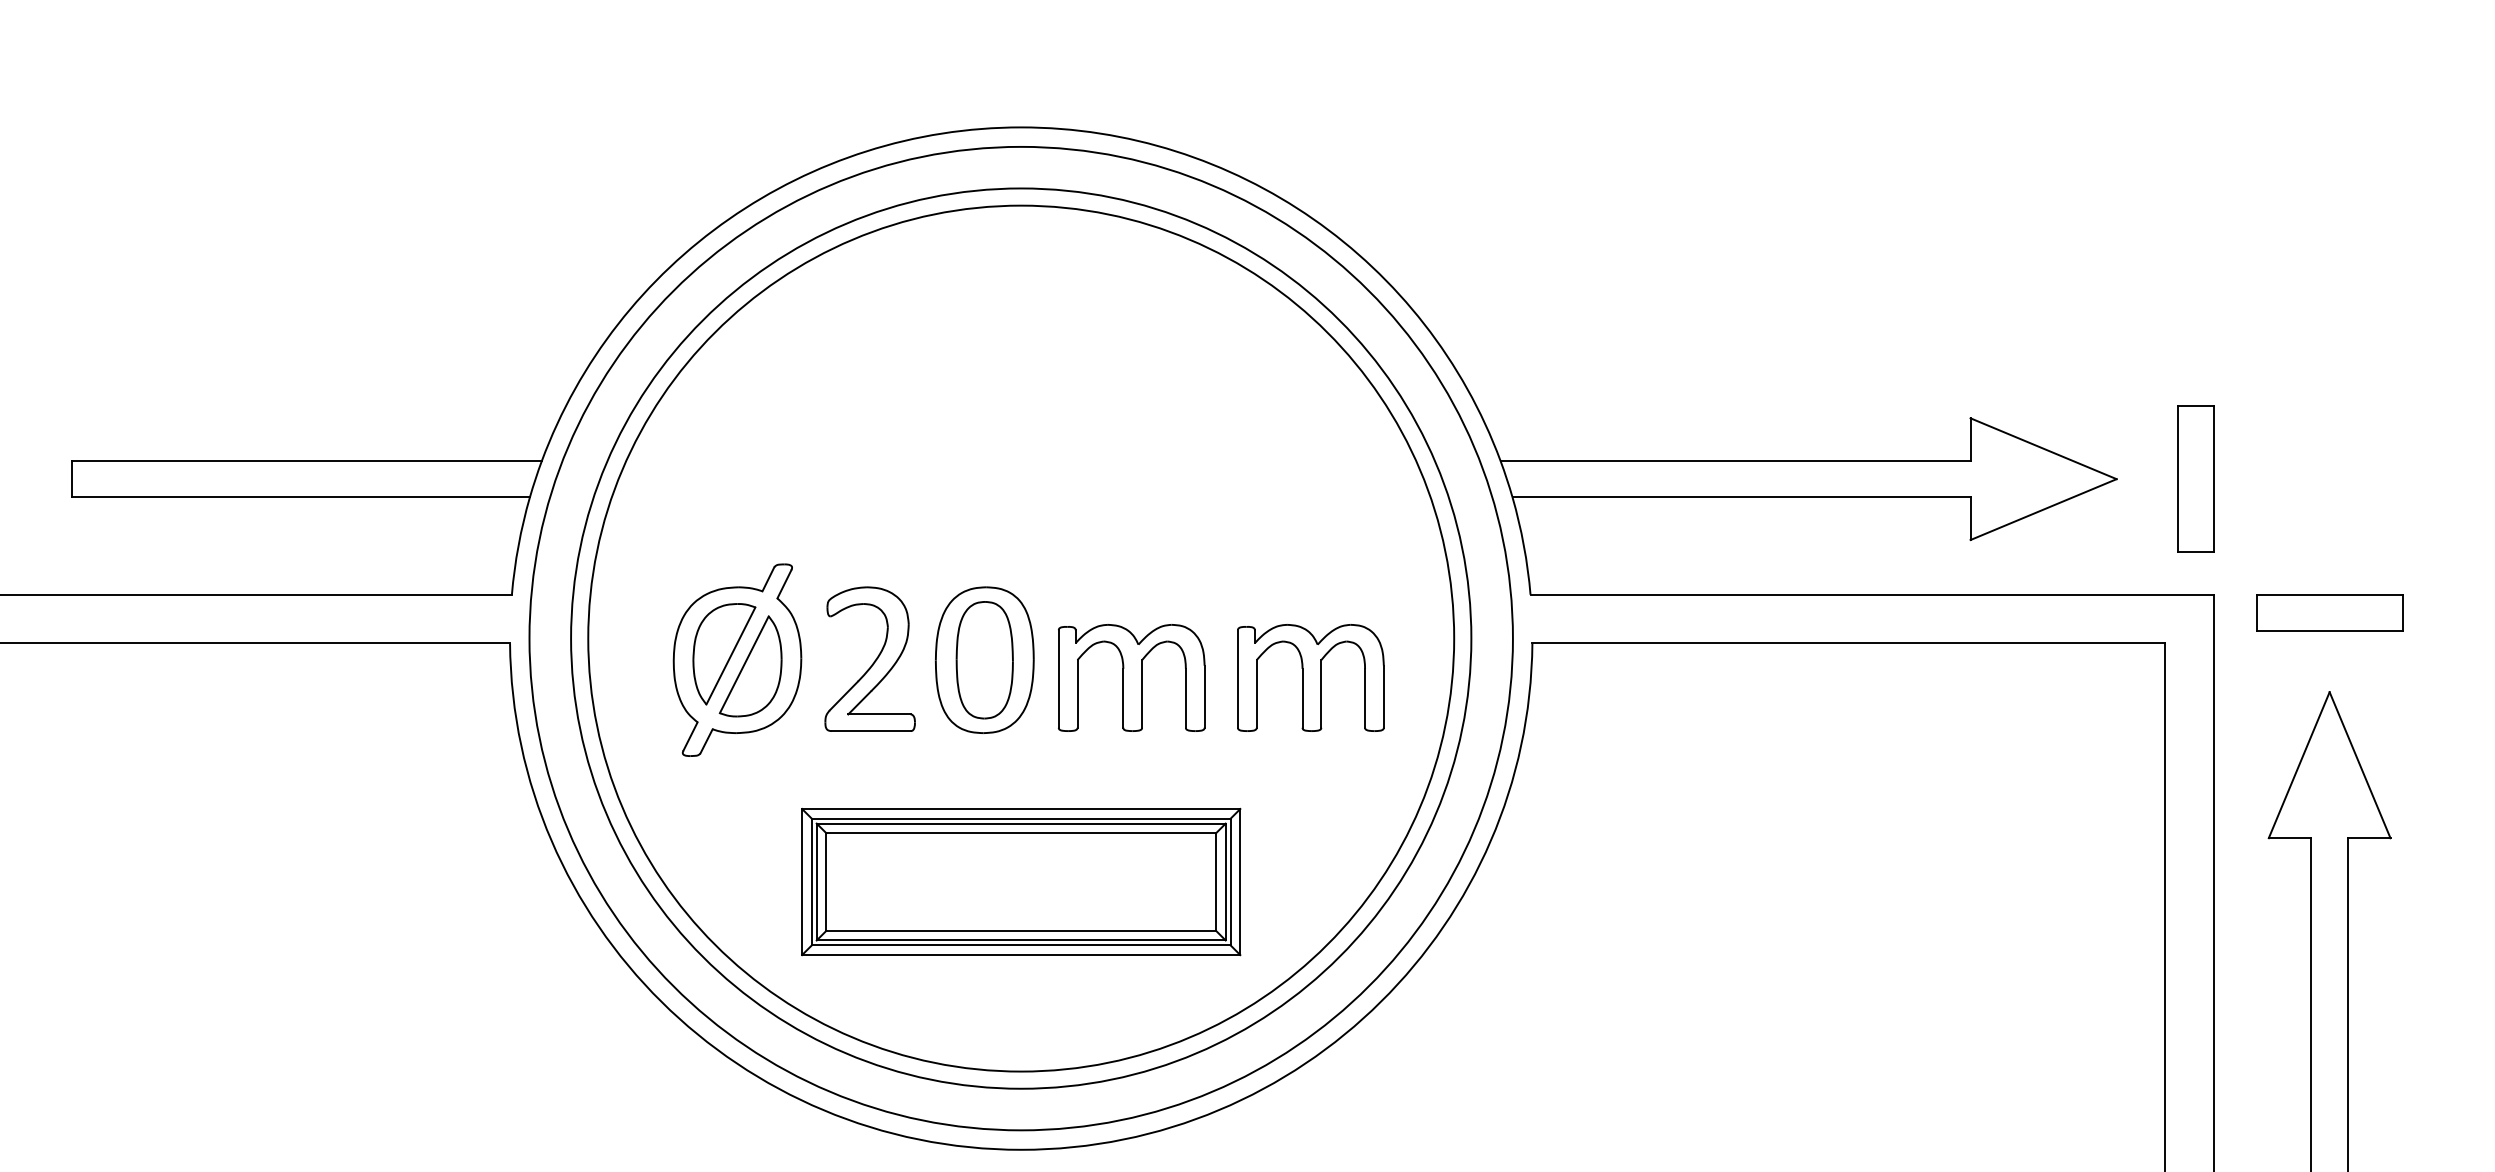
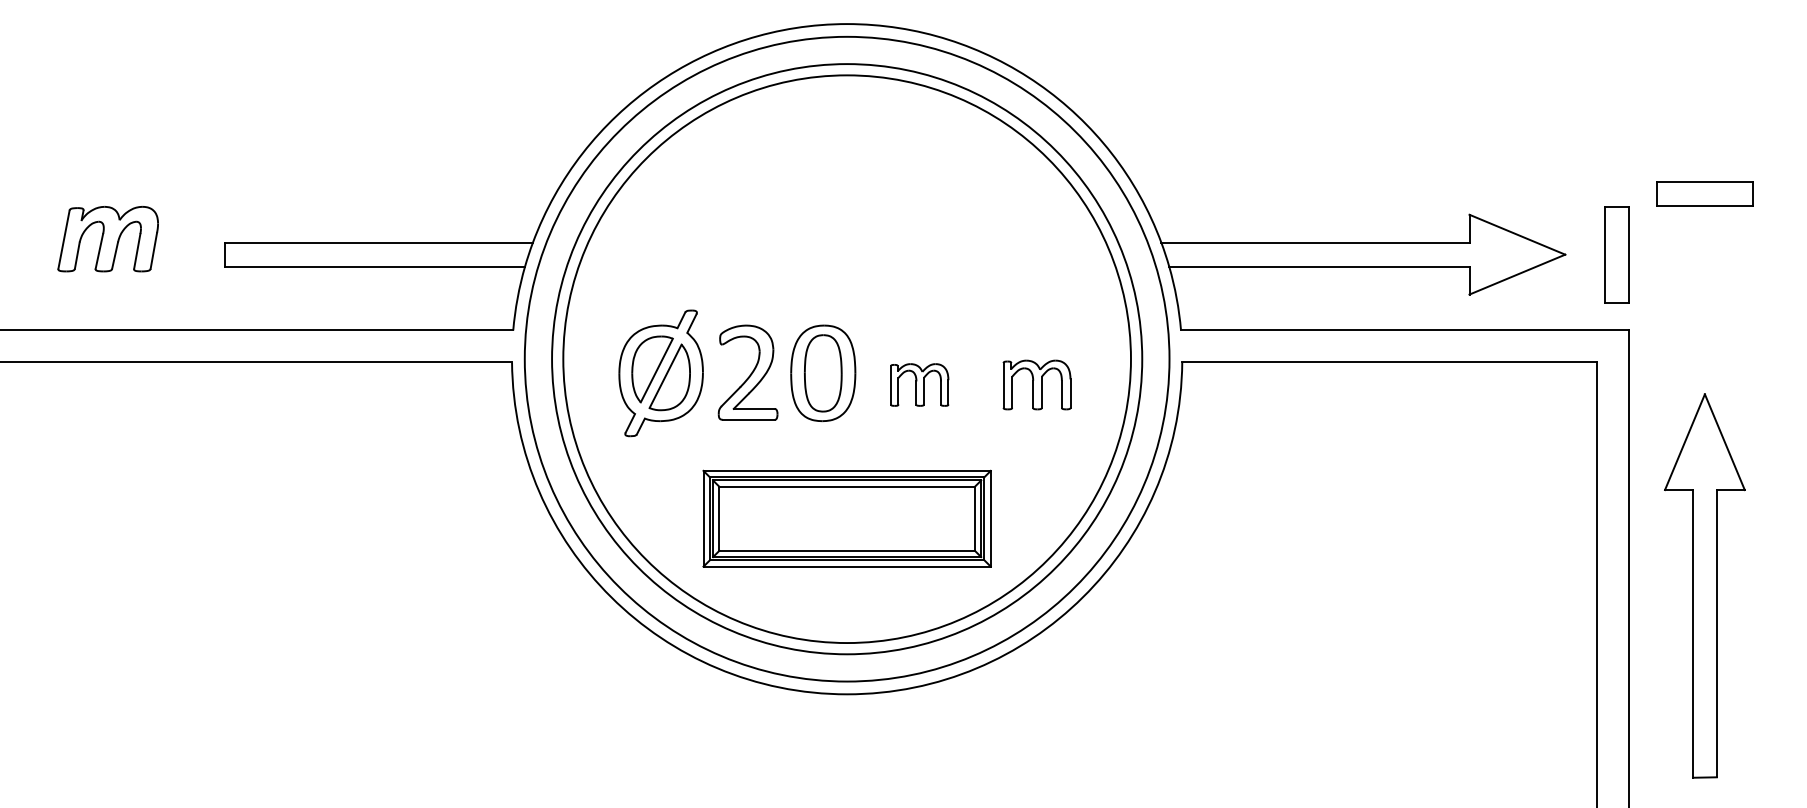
part: (2329, 611) -> (1704, 193), moved
part: (1131, 677) -> (919, 384), size x0.6
part: (1310, 677) -> (1036, 384), size x0.7

